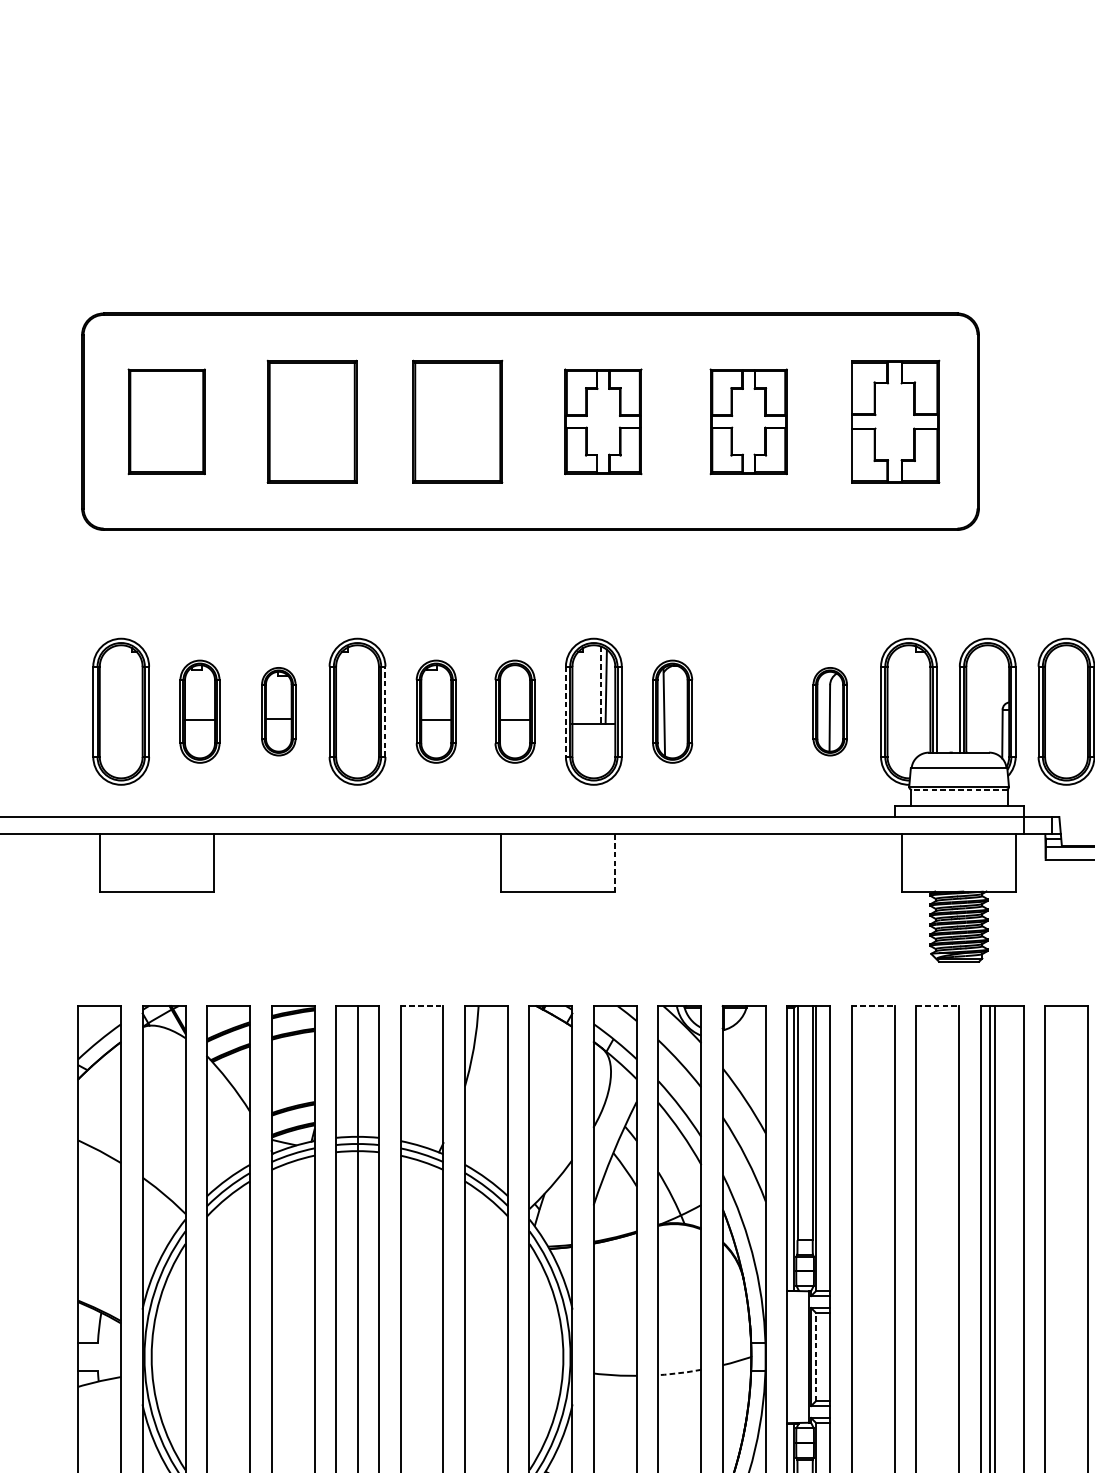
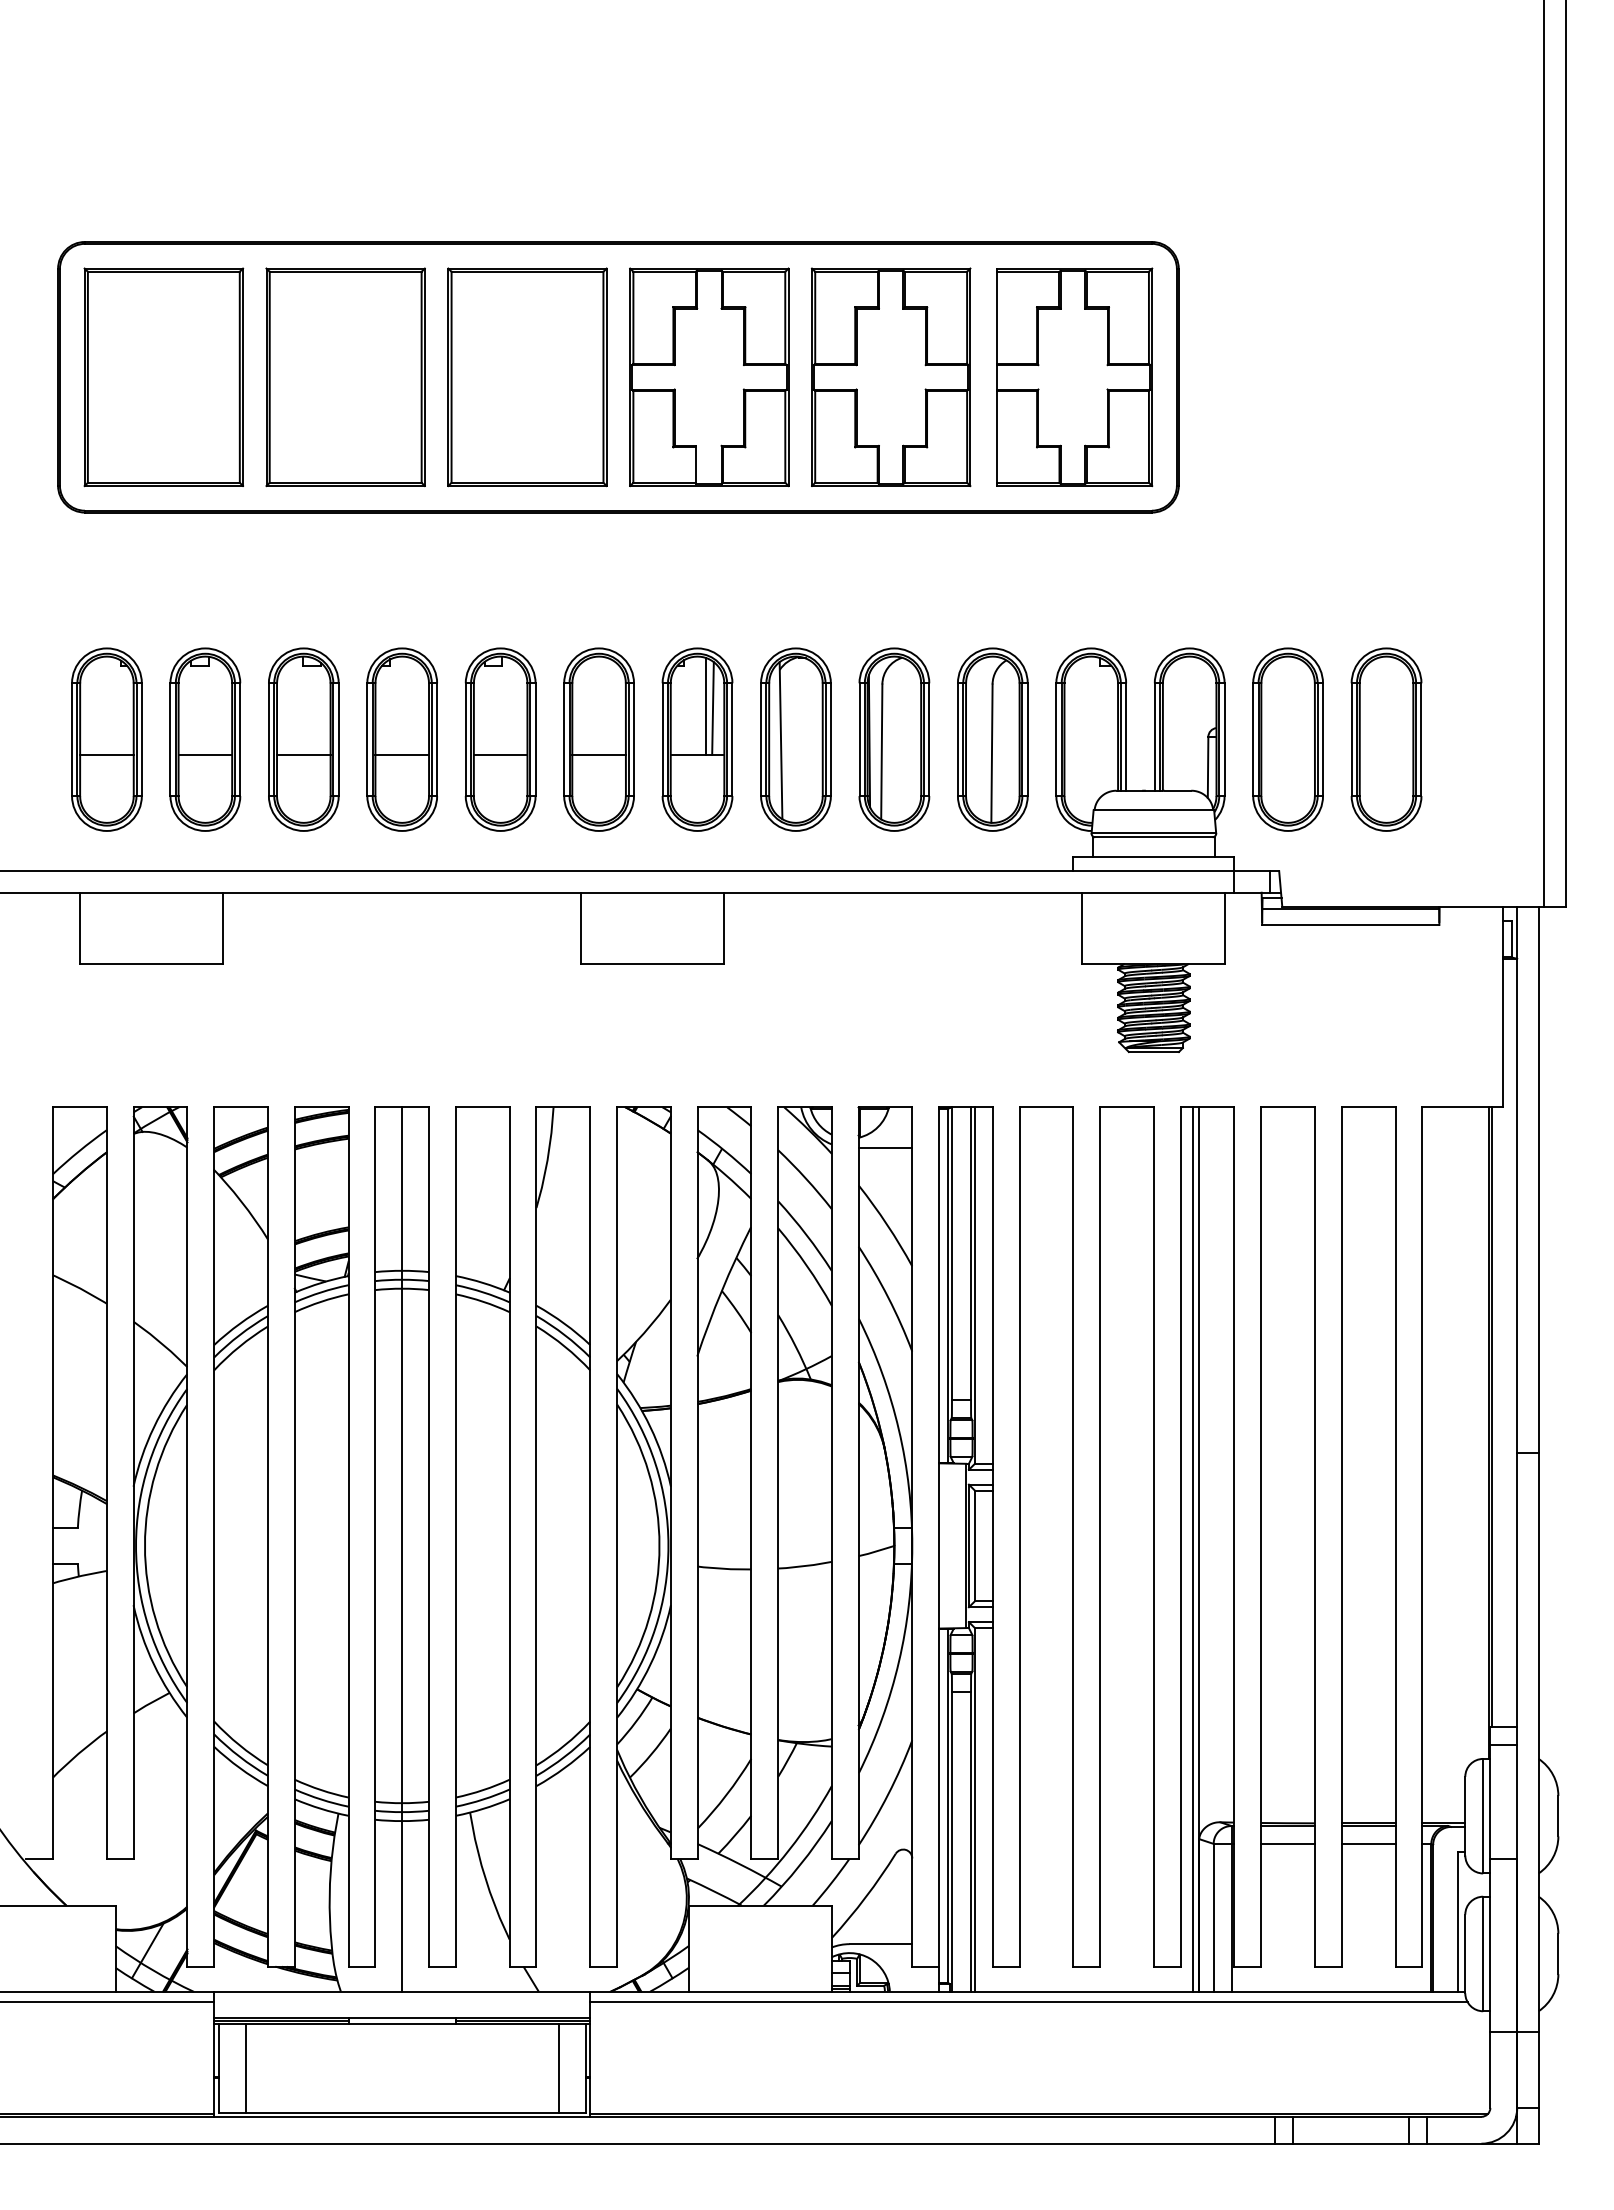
part: (166, 421) -> (163, 377), size x1.67
part: (312, 421) -> (345, 377), size x1.43
part: (457, 421) -> (527, 377), size x1.43
part: (603, 421) -> (709, 377), size x1.67
part: (748, 421) -> (890, 377), size x1.67
part: (895, 421) -> (1074, 377), size x1.43
line: (601, 686) -> (706, 707), dashed -> solid
part: (200, 711) -> (205, 739), size x1.43
part: (278, 711) -> (303, 739), size x1.67
line: (385, 711) -> (437, 739), dashed -> solid
part: (436, 711) -> (500, 739), size x1.43
part: (514, 711) -> (598, 739), size x1.43
part: (672, 711) -> (795, 739), size x1.43
part: (751, 711) -> (894, 739), added
part: (829, 711) -> (992, 739), size x1.67
line: (565, 712) -> (662, 740), dashed -> solid
line: (120, 723) -> (106, 754), added
line: (357, 723) -> (402, 754), added
line: (958, 790) -> (1153, 837), dashed -> solid
line: (615, 862) -> (724, 928), dashed -> solid
line: (421, 1006) -> (482, 1107), dashed -> solid
line: (873, 1006) -> (1046, 1107), dashed -> solid
line: (937, 1006) -> (1127, 1107), dashed -> solid
line: (744, 1038) -> (885, 1147), added
line: (815, 1356) -> (974, 1545), dashed -> solid
line: (679, 1373) -> (804, 1566), dashed -> solid

